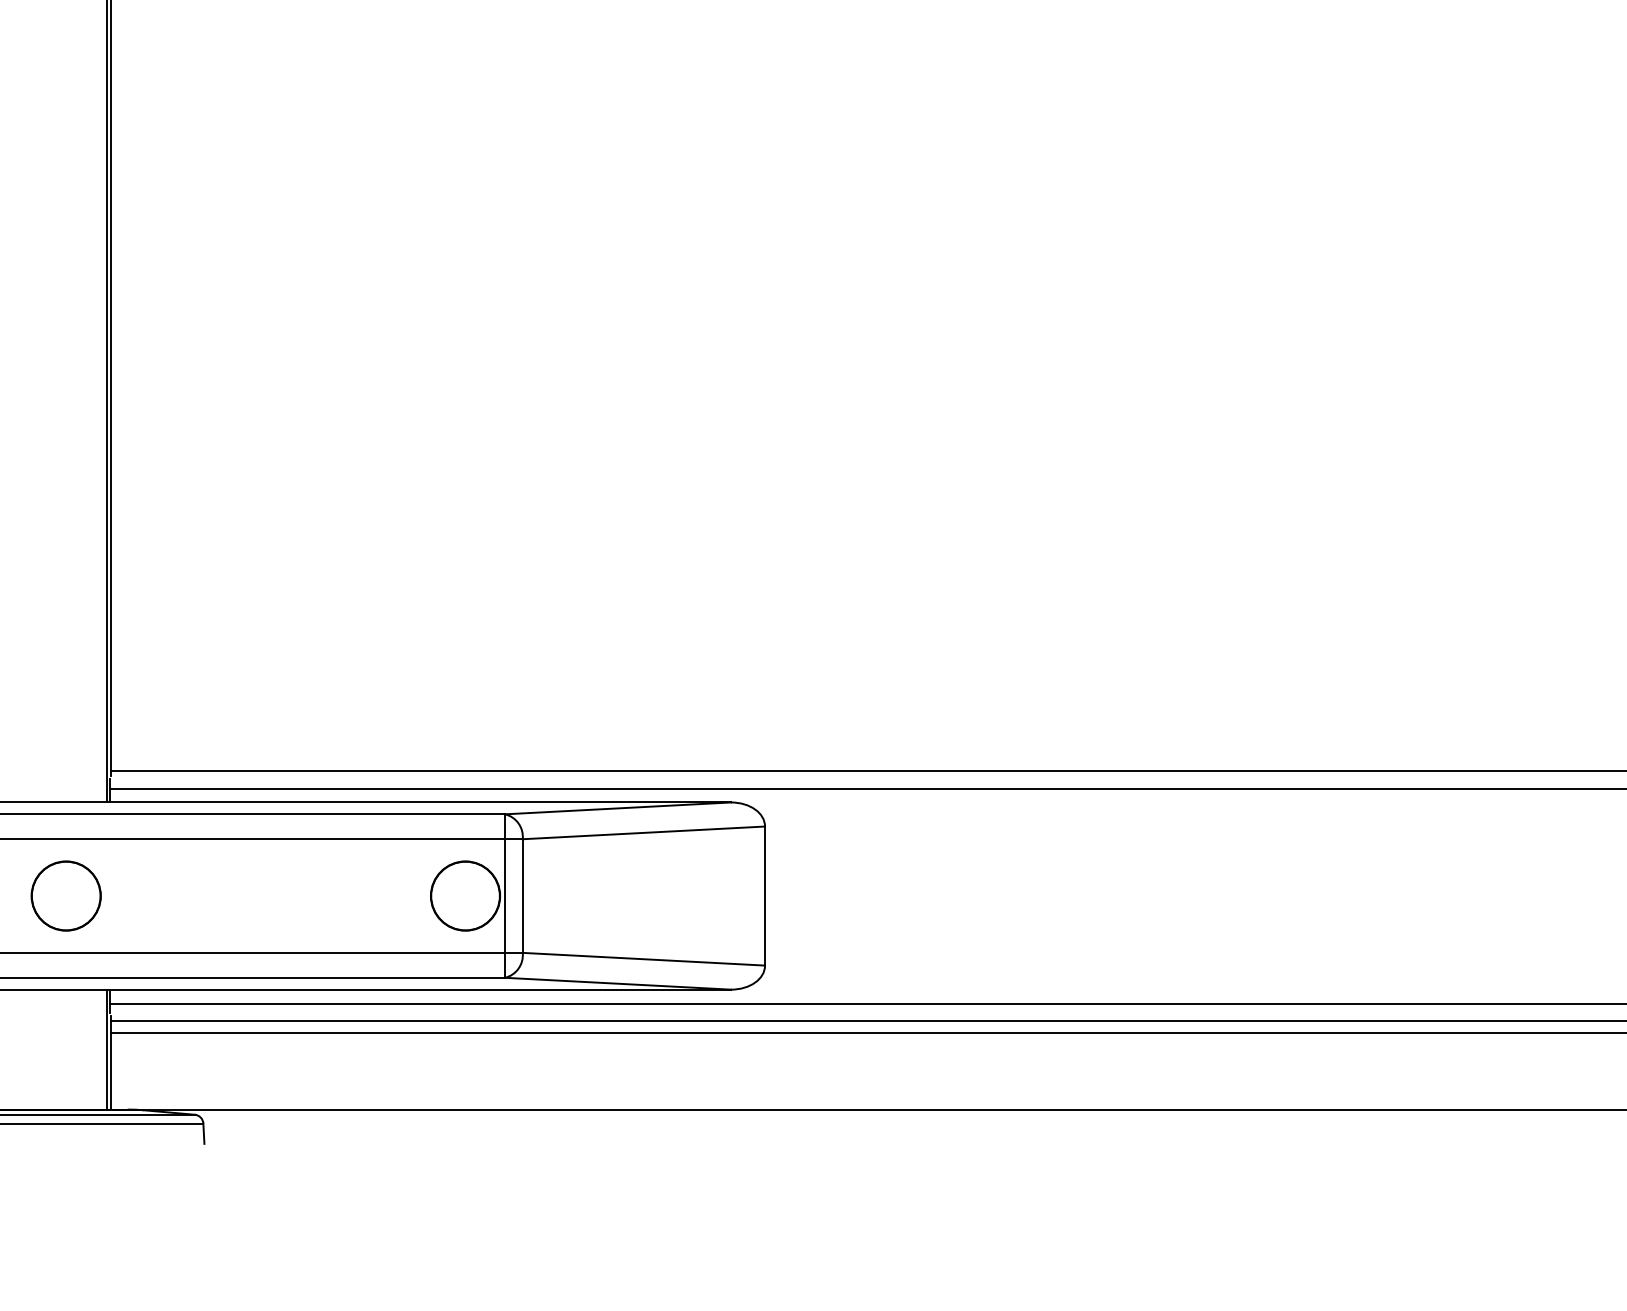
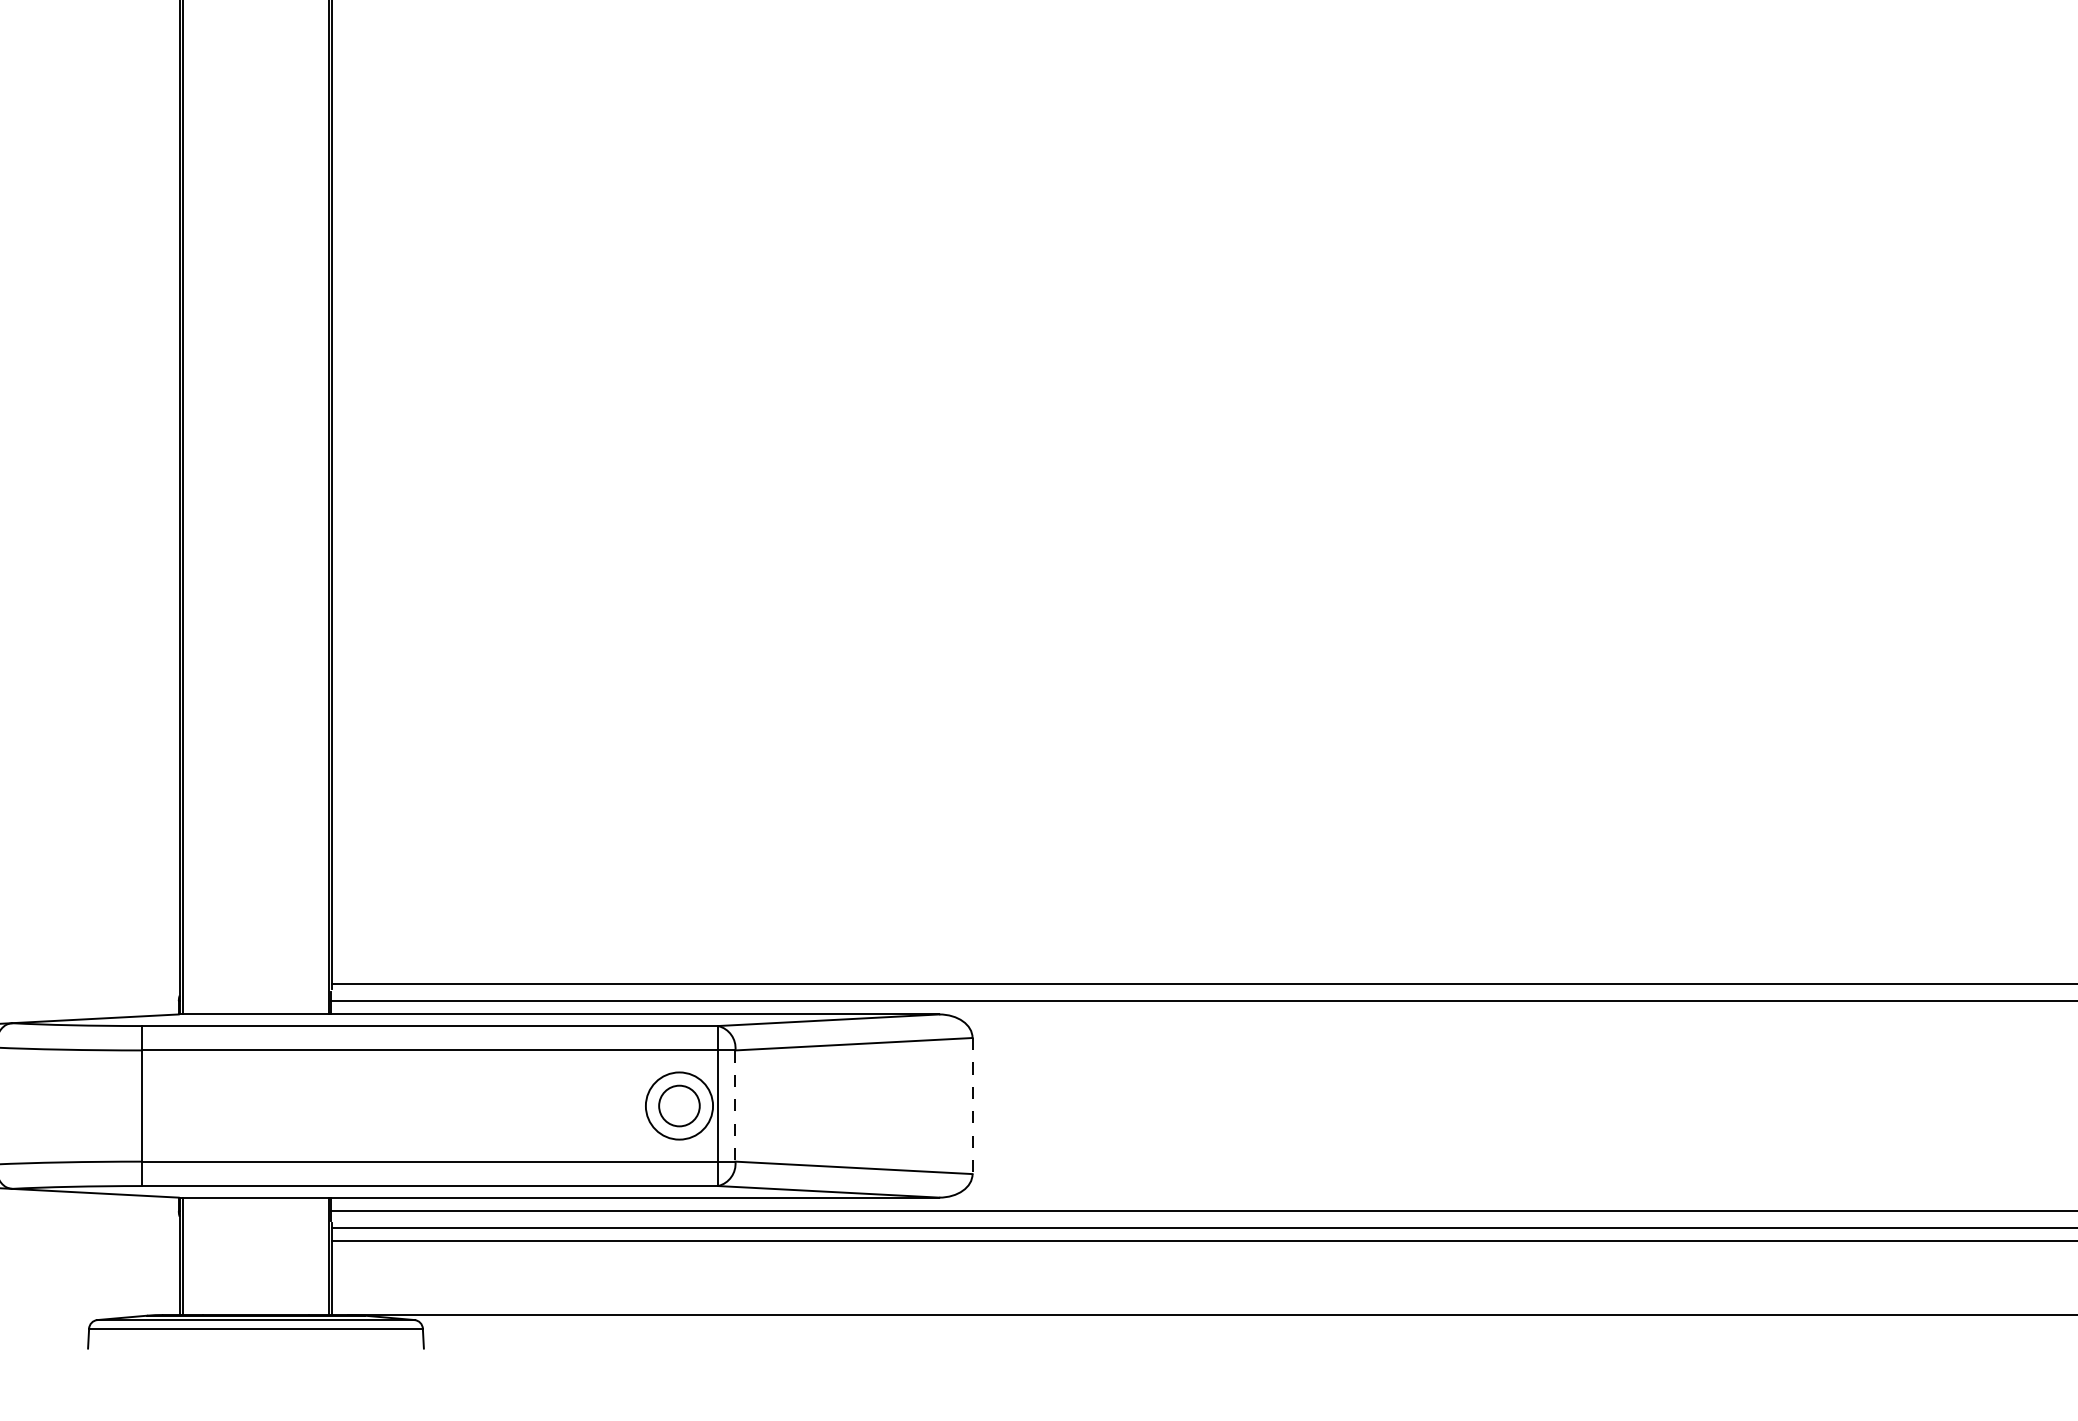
part: (66, 895) -> (288, 1105), removed
circle: (465, 895) -> (679, 1105), size x0.6
line: (522, 896) -> (735, 1106), solid -> dashed
line: (764, 896) -> (972, 1106), solid -> dashed

